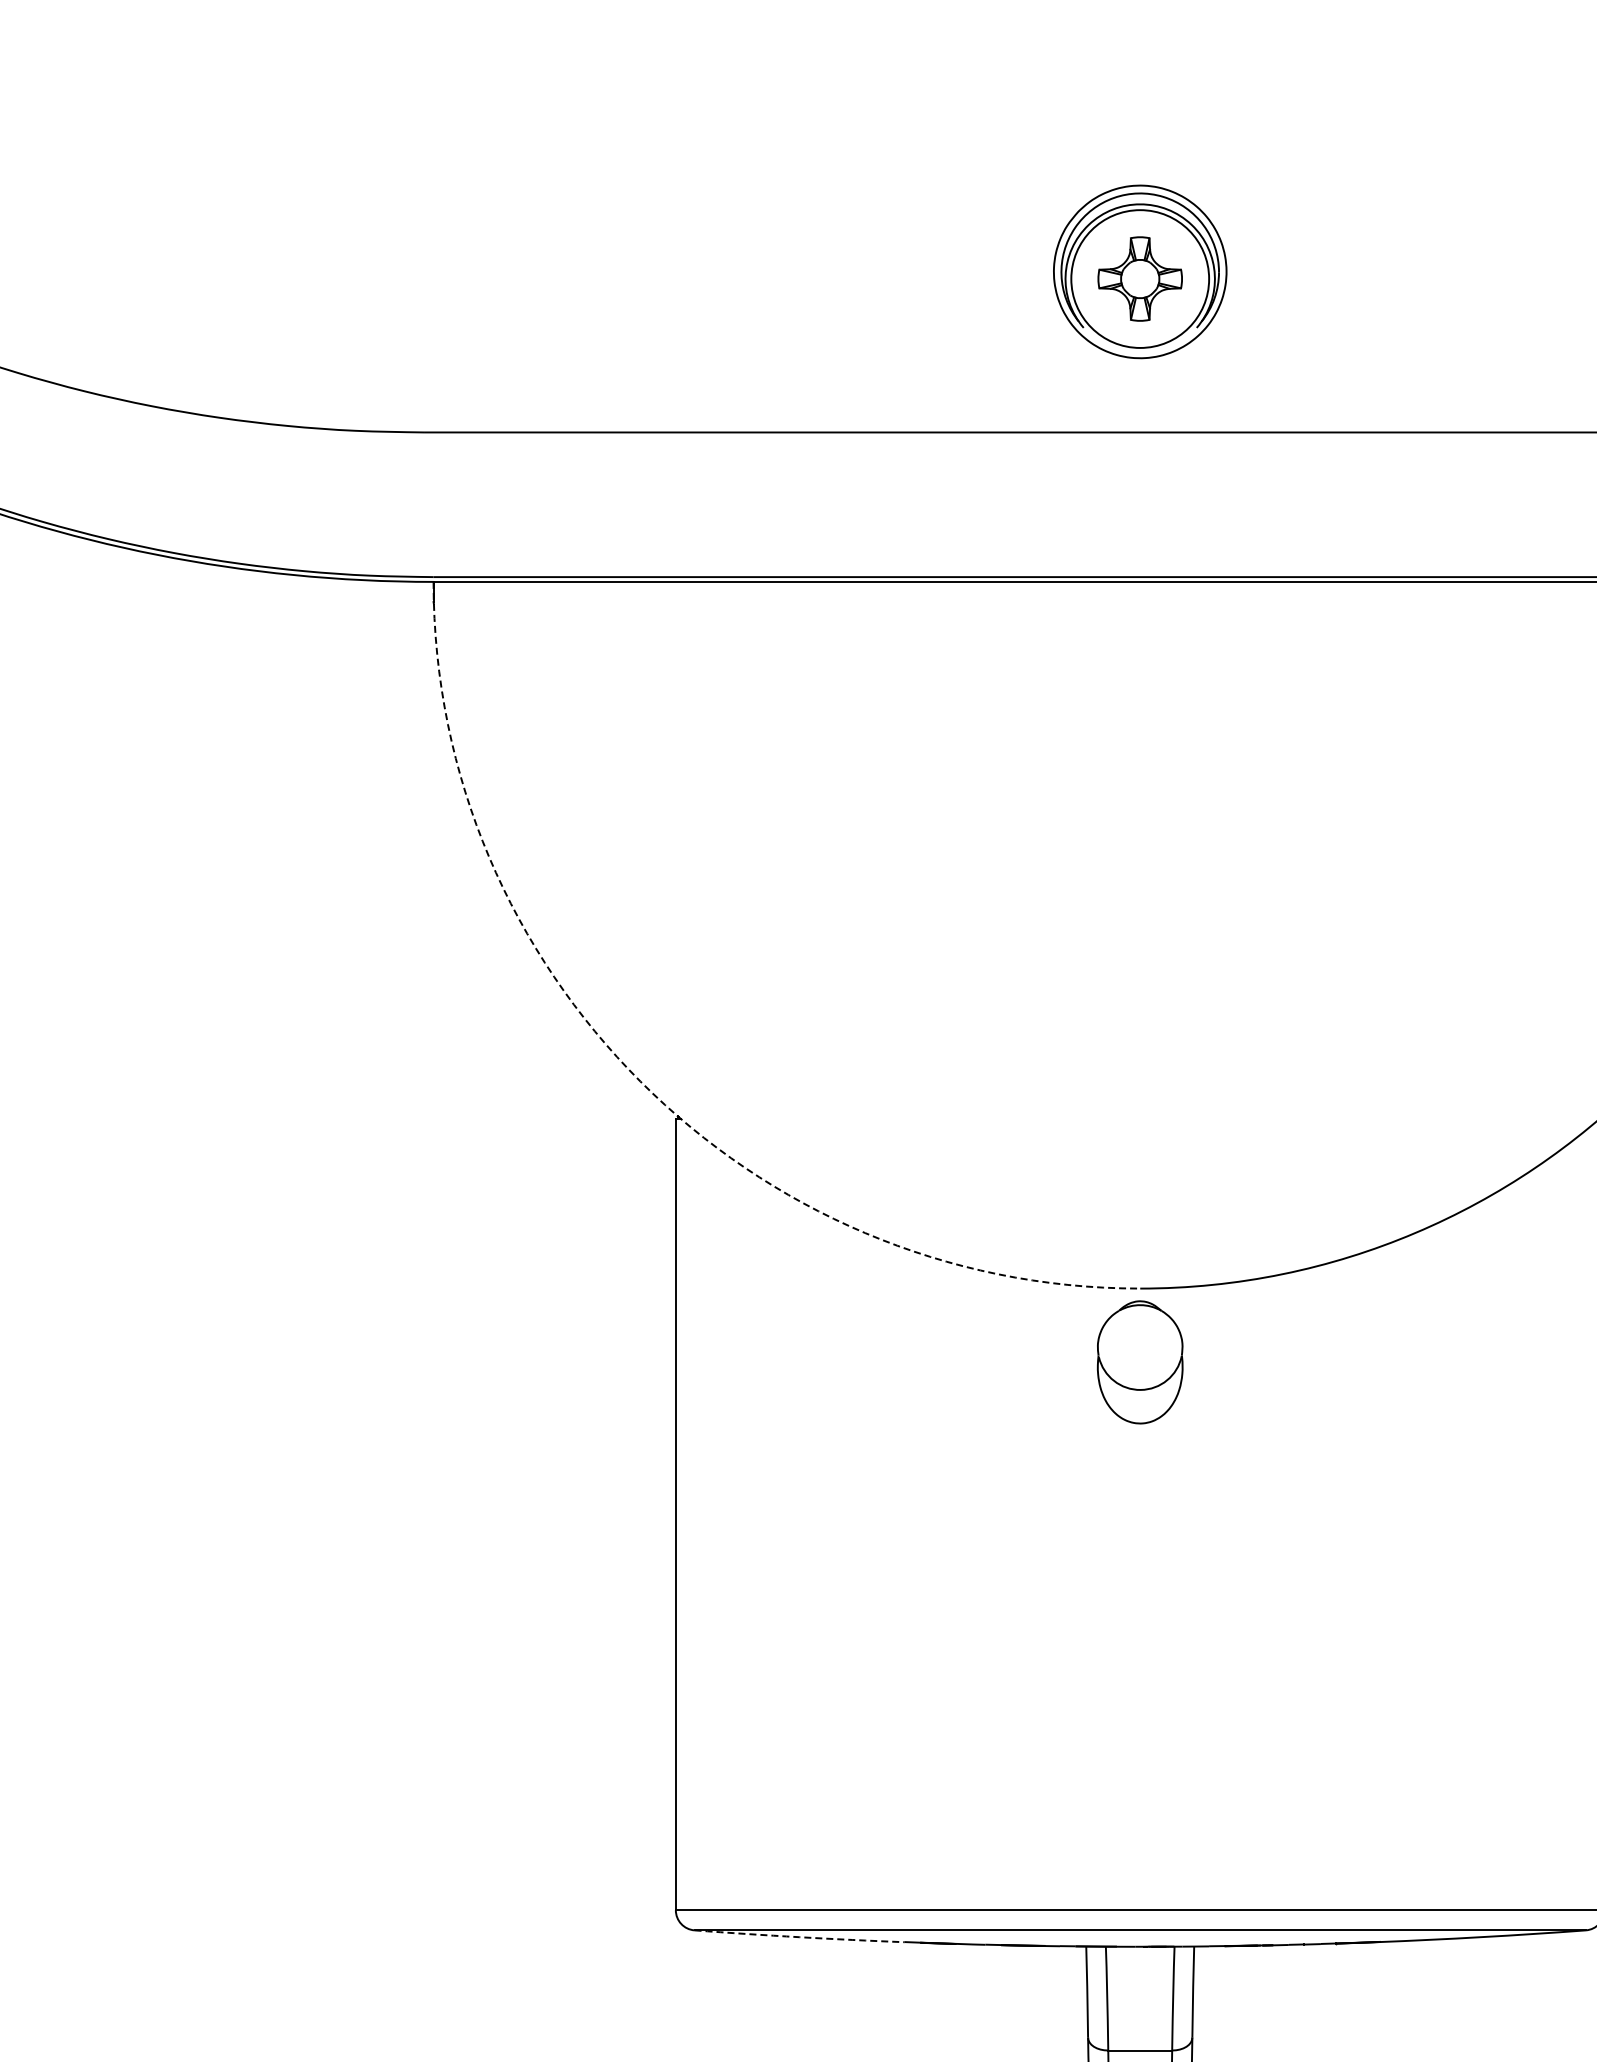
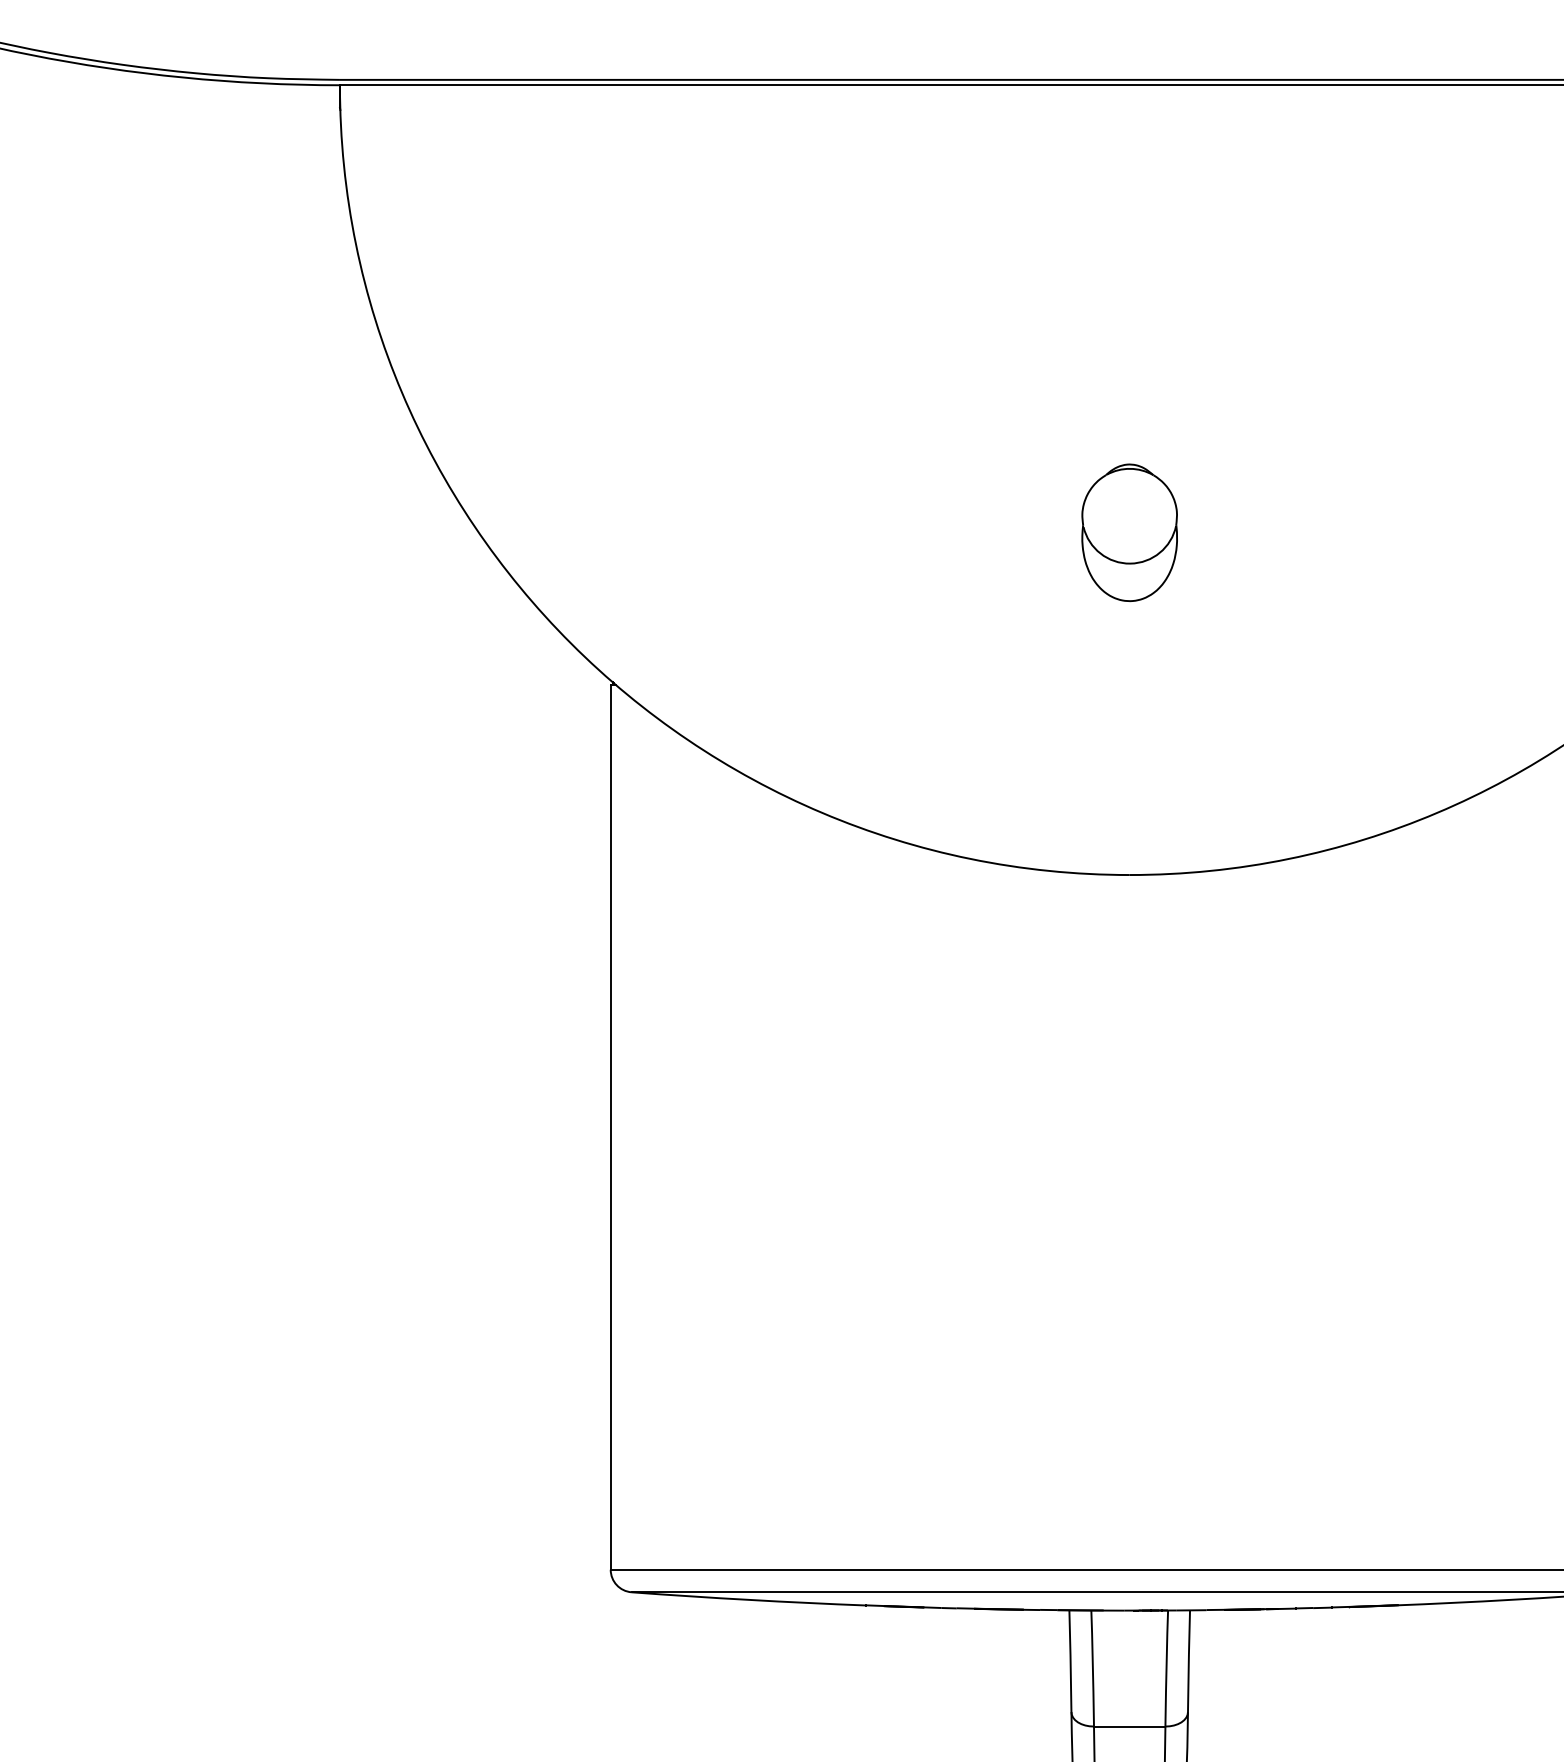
arc: (640, 1081) -> (571, 643), dashed -> solid
part: (1139, 1362) -> (1128, 532), moved
arc: (799, 1937) -> (748, 1600), dashed -> solid

